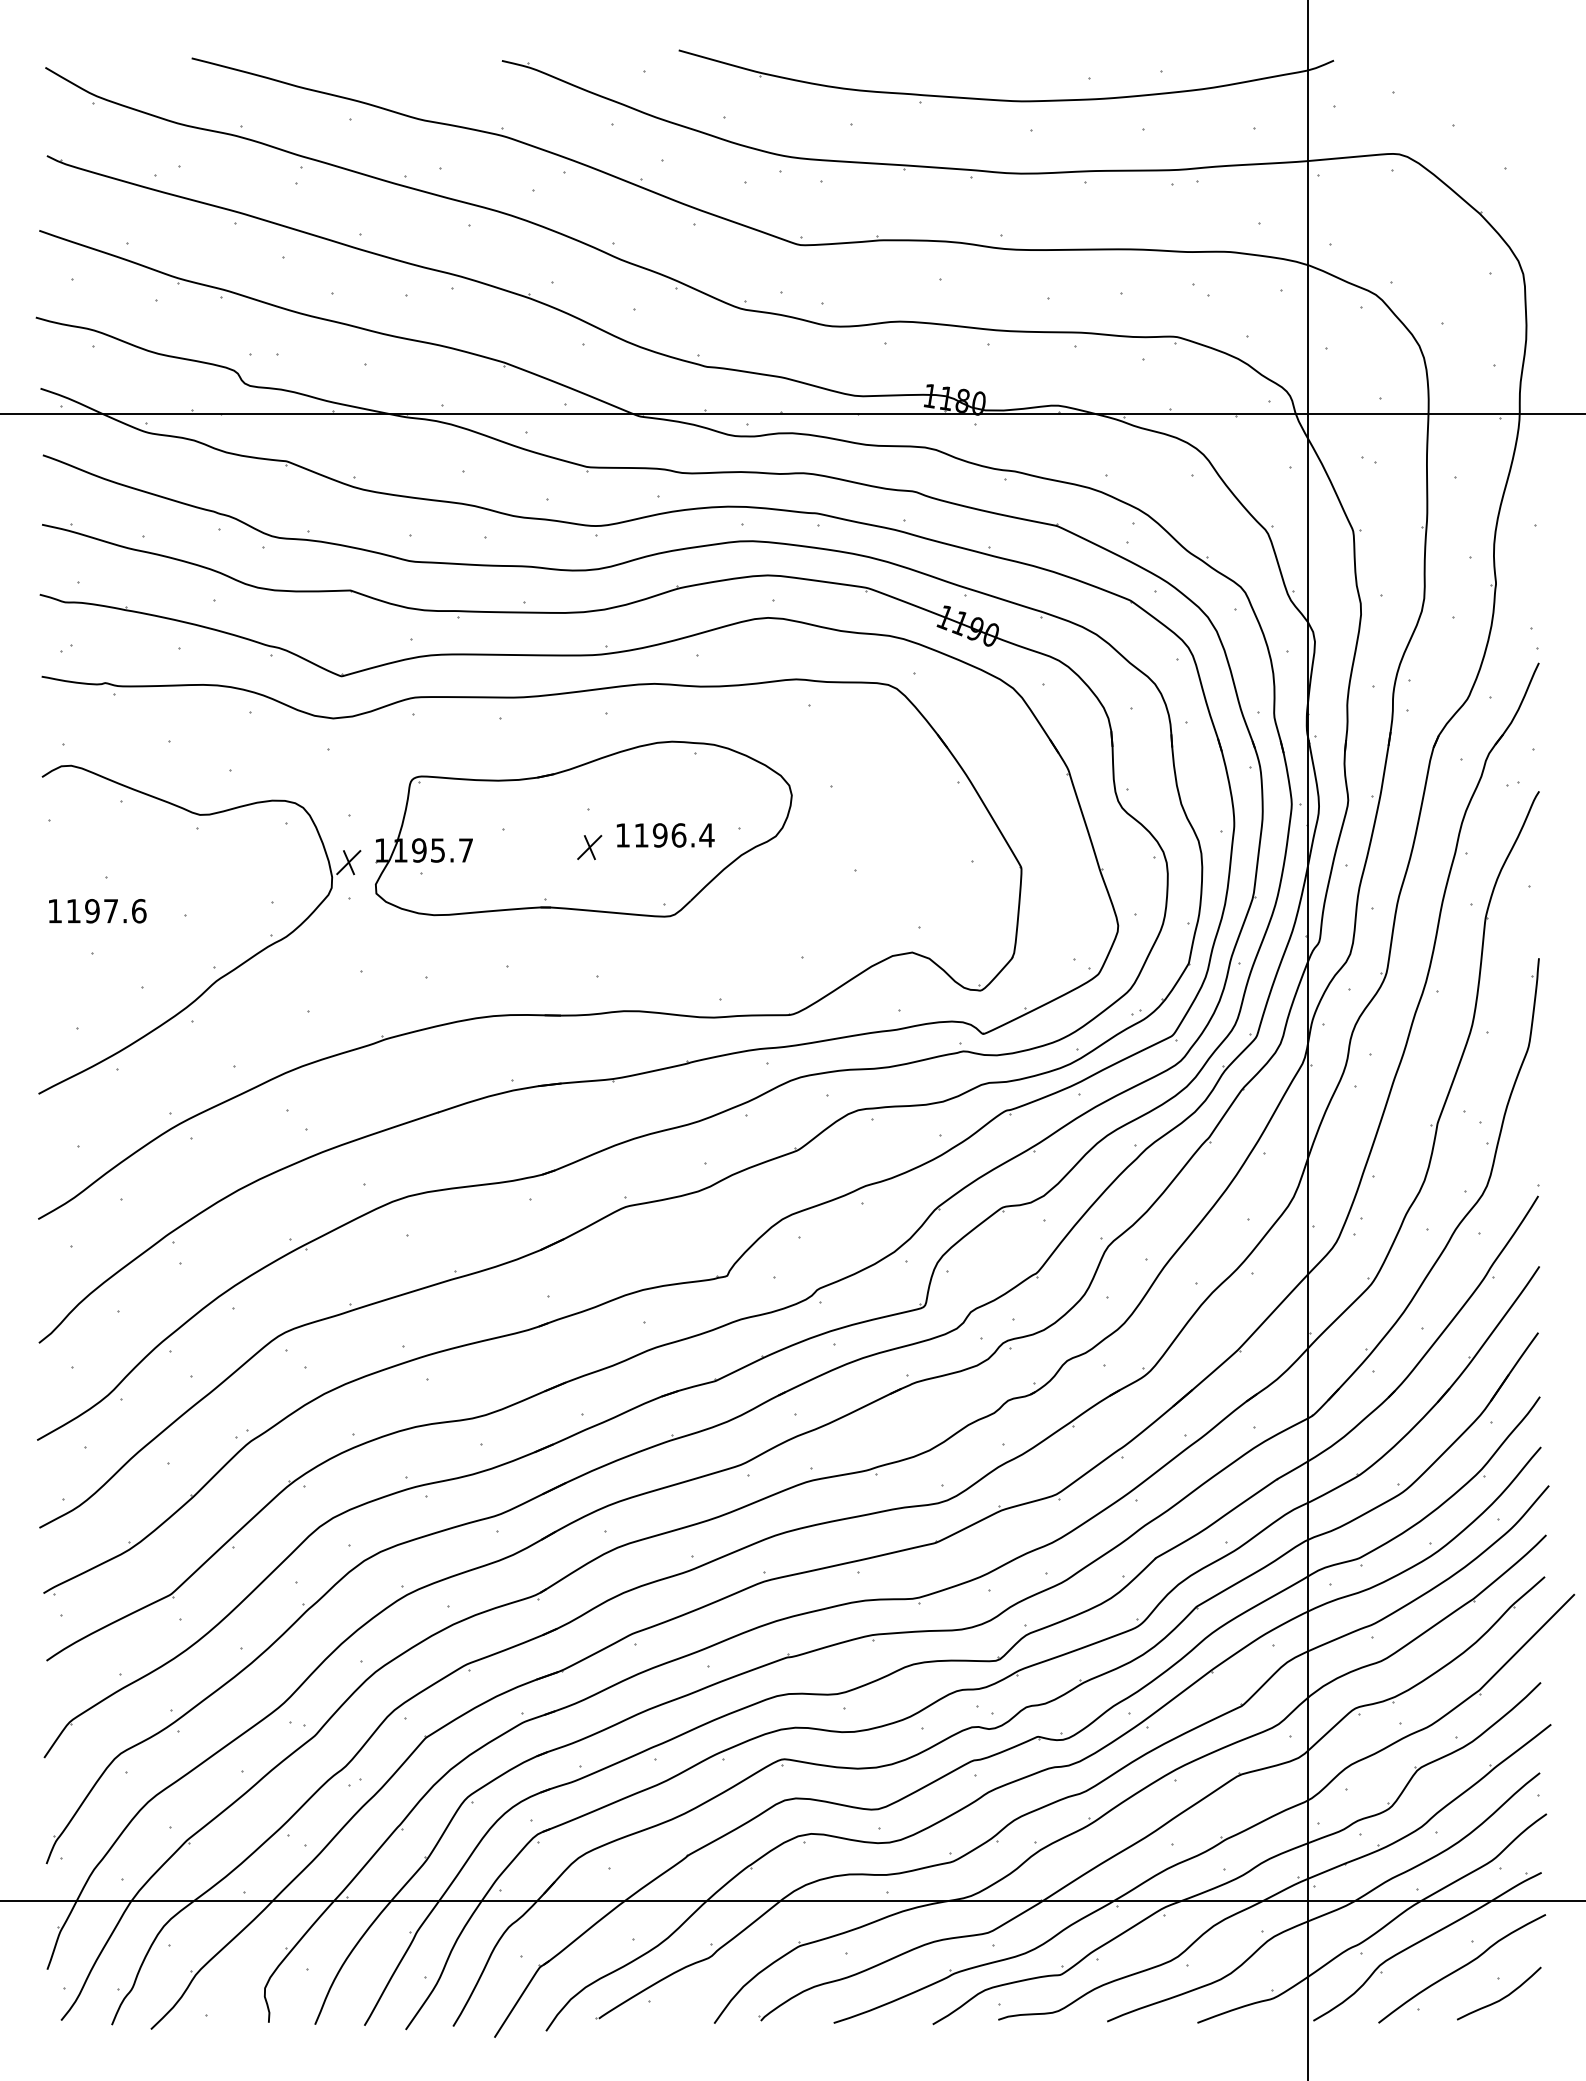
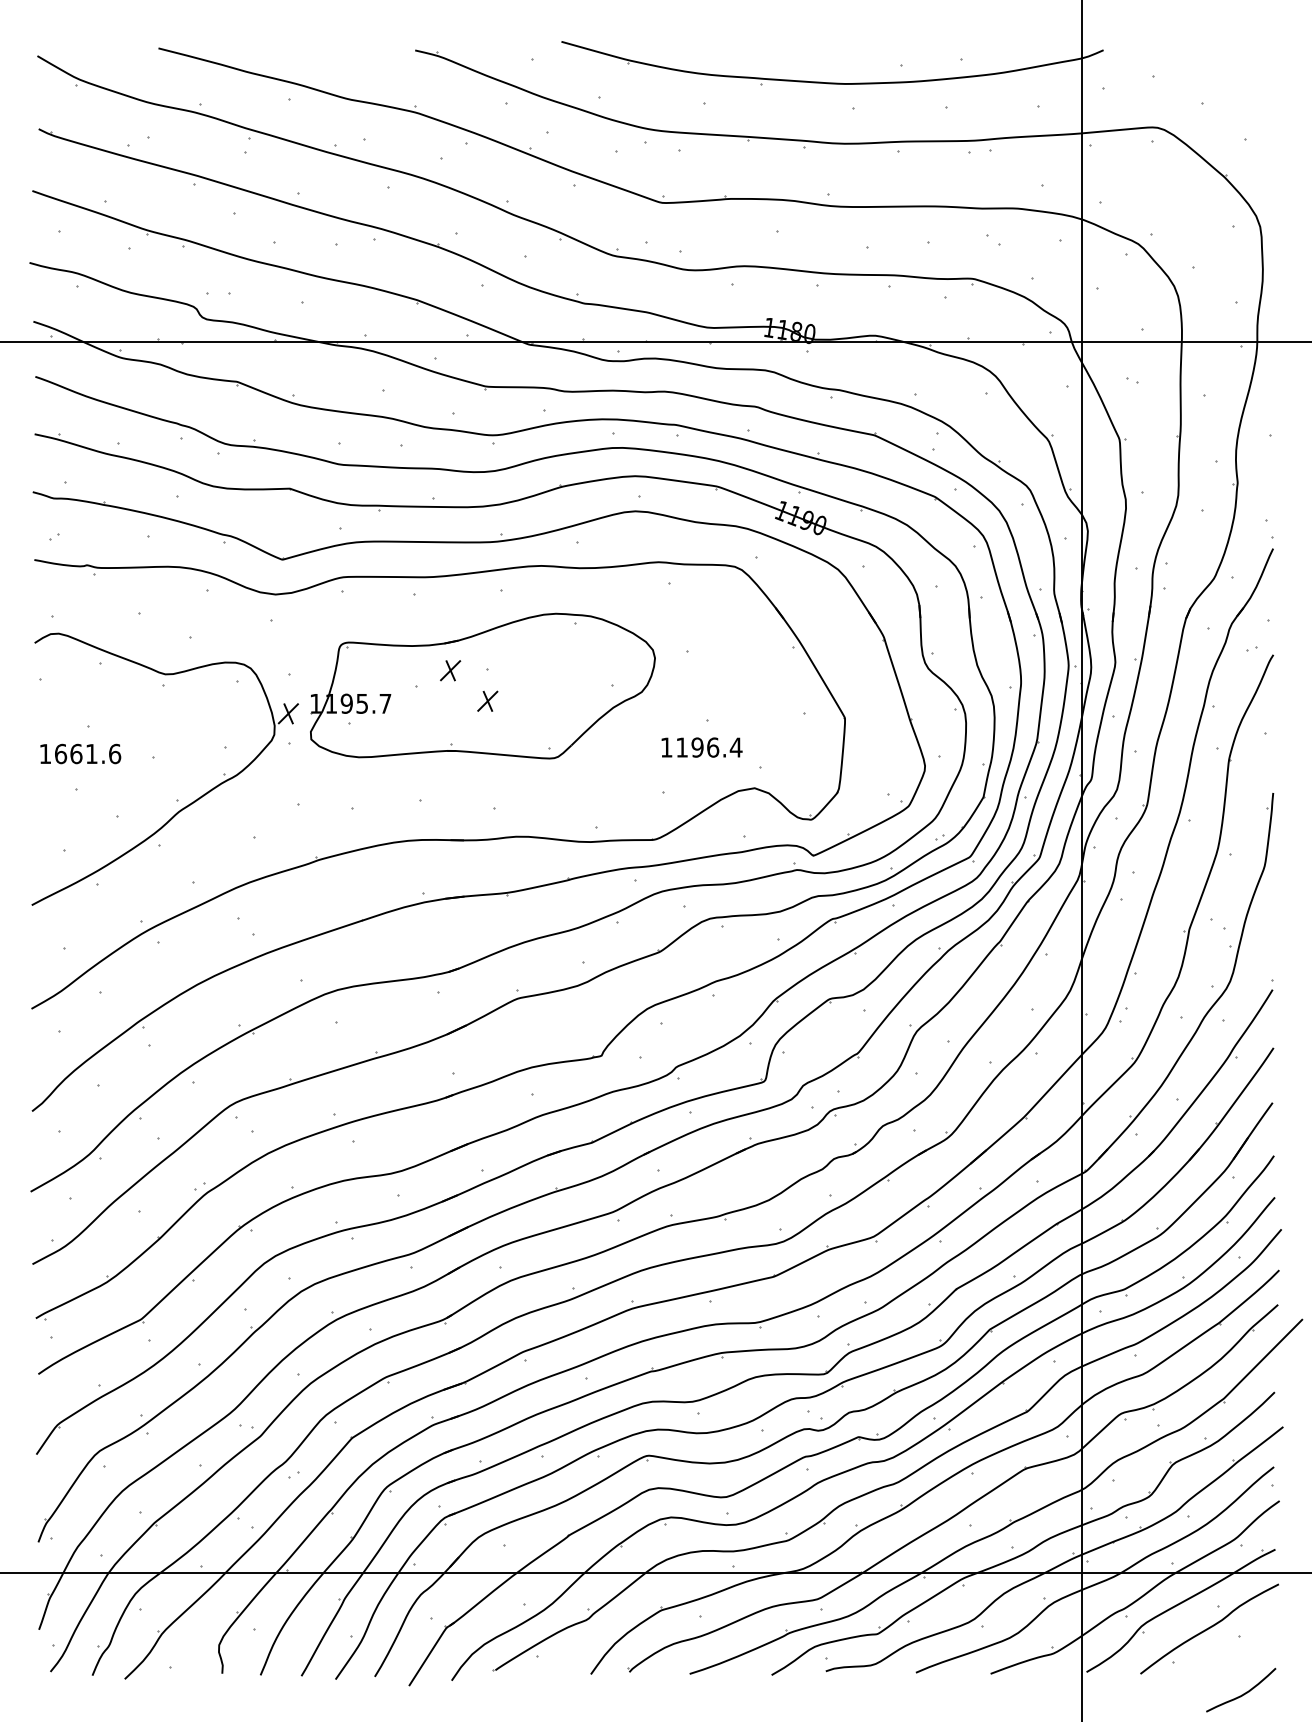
part: (544, 810) -> (450, 670), added
text: (665, 835) -> (701, 747), moved
text: (91, 911) -> (75, 754), 1197.6 -> 1661.6
curve: (1502, 1997) -> (1243, 1693), moved

